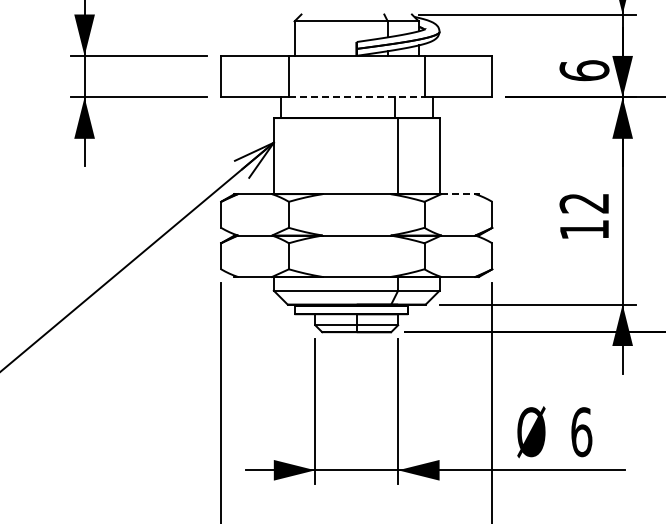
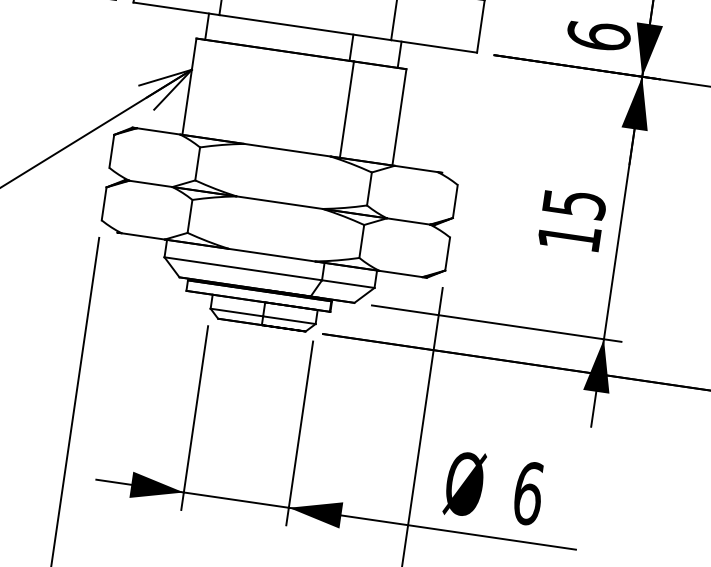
line: (356, 97) -> (304, 27), dashed -> solid
line: (458, 194) -> (416, 169), dashed -> solid
text: (584, 203) -> (574, 204), 12 -> 15

